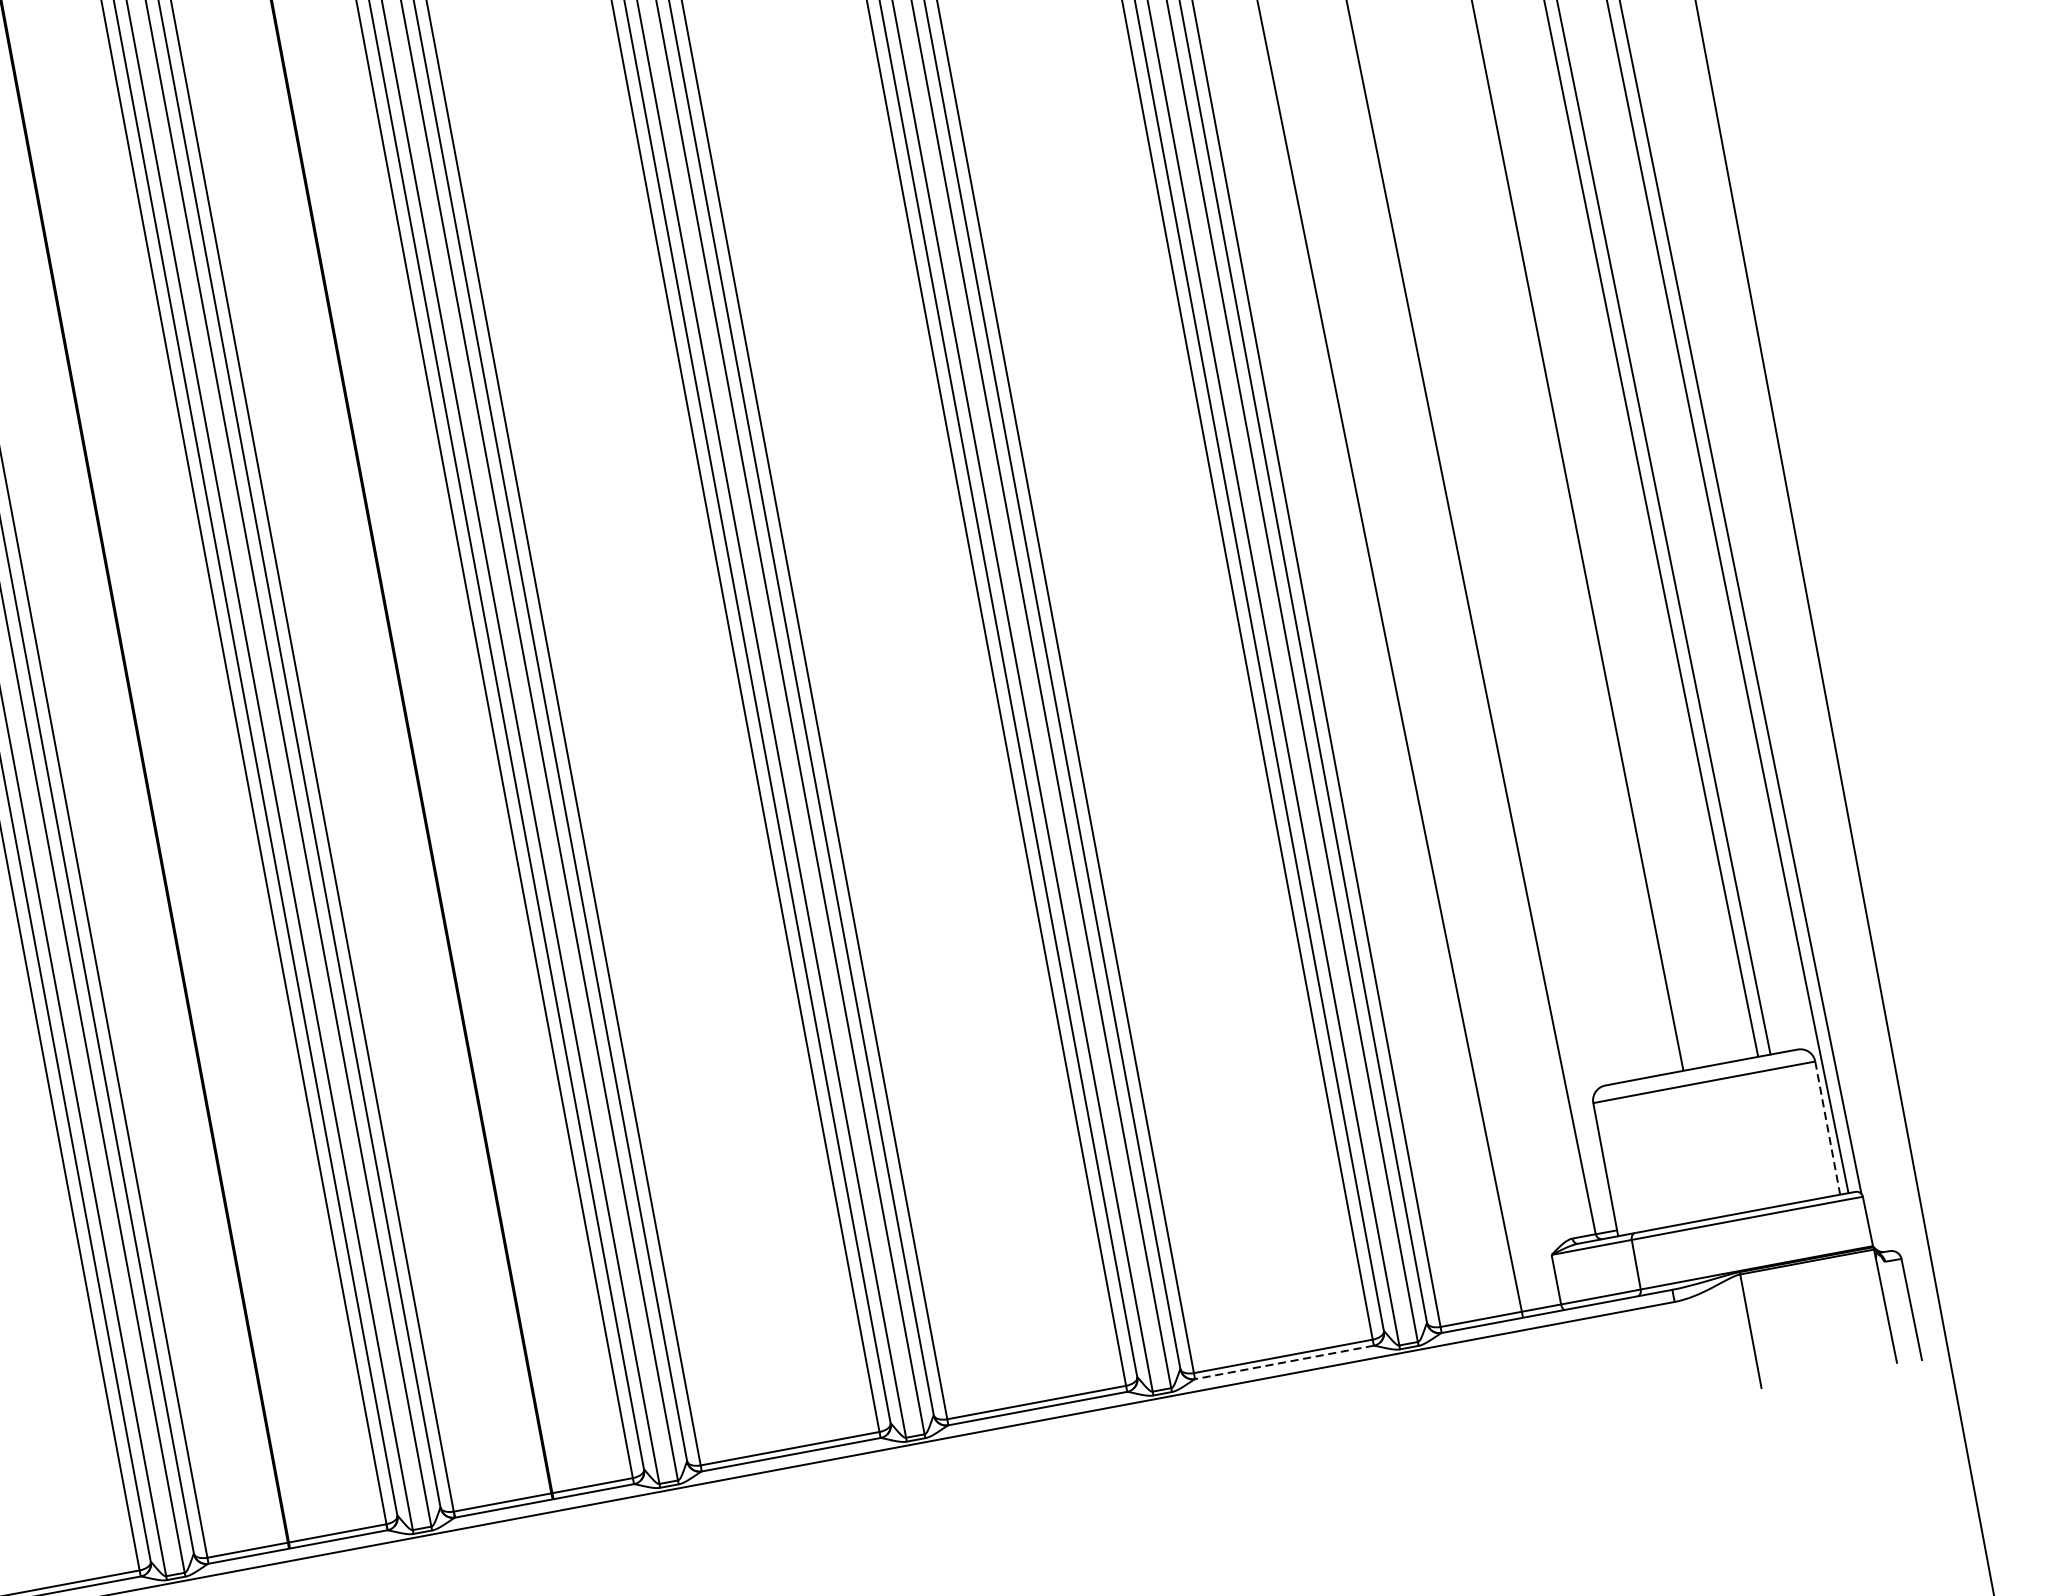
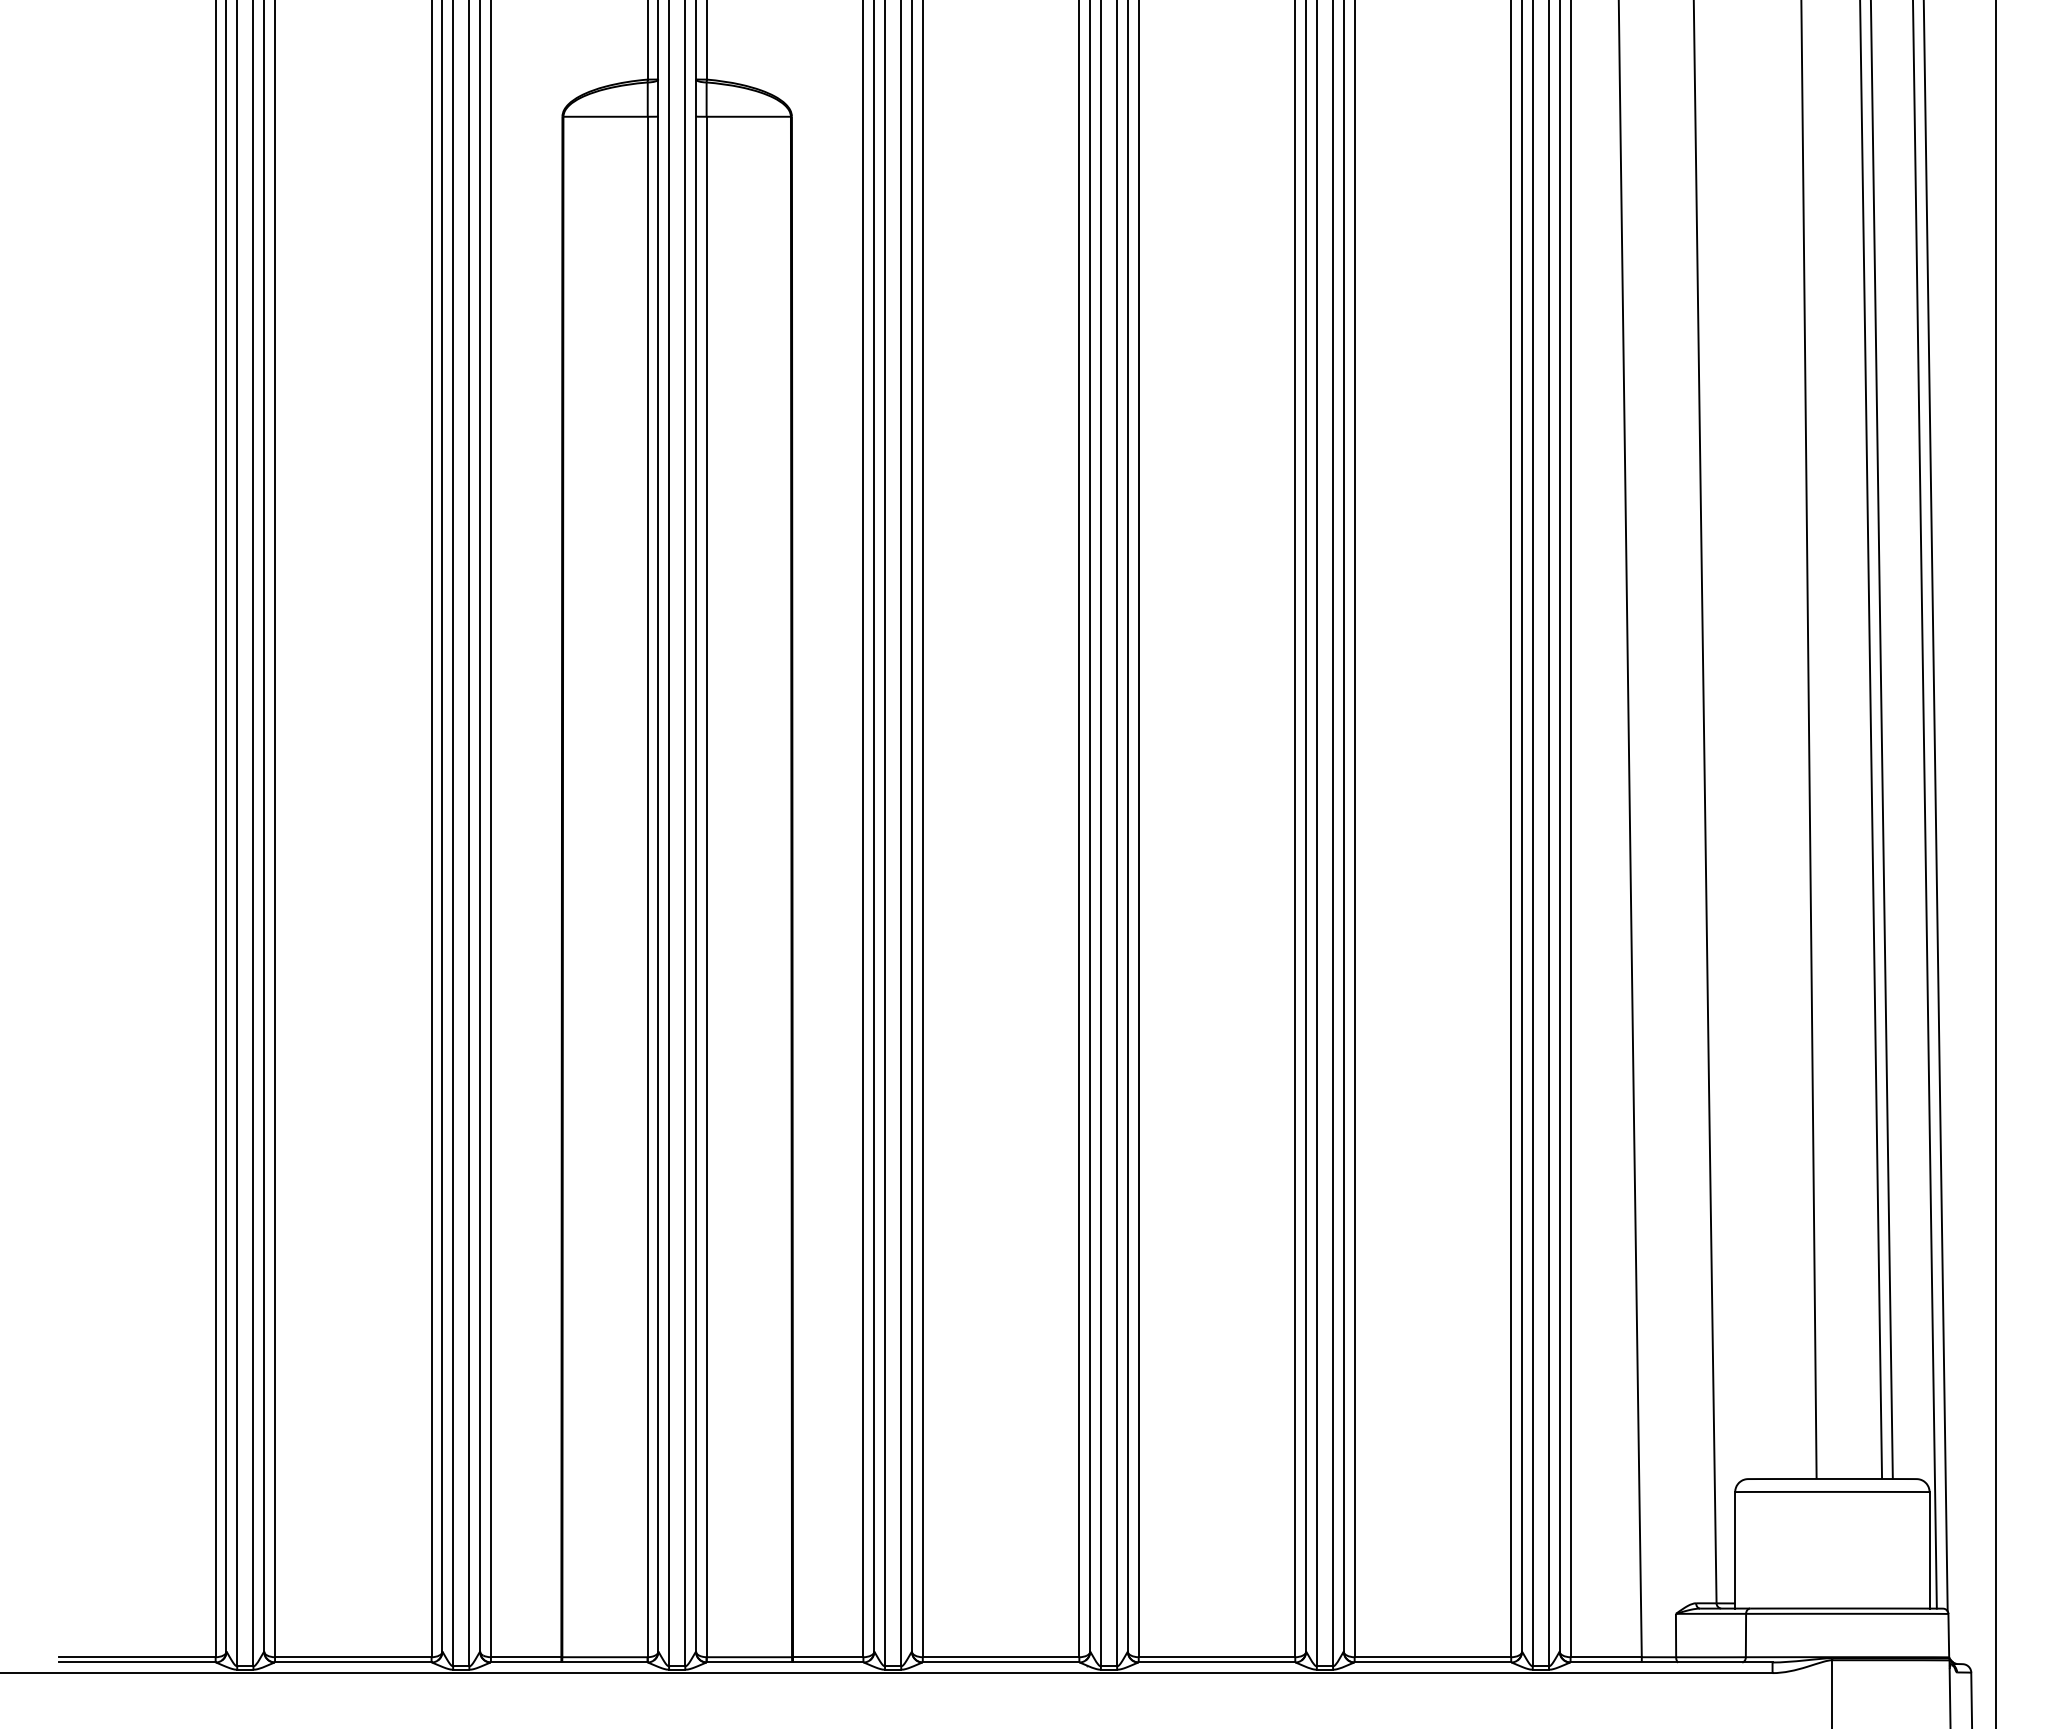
line: (1827, 1128) -> (1929, 1550), dashed -> solid
line: (1283, 1362) -> (1432, 1662), dashed -> solid

